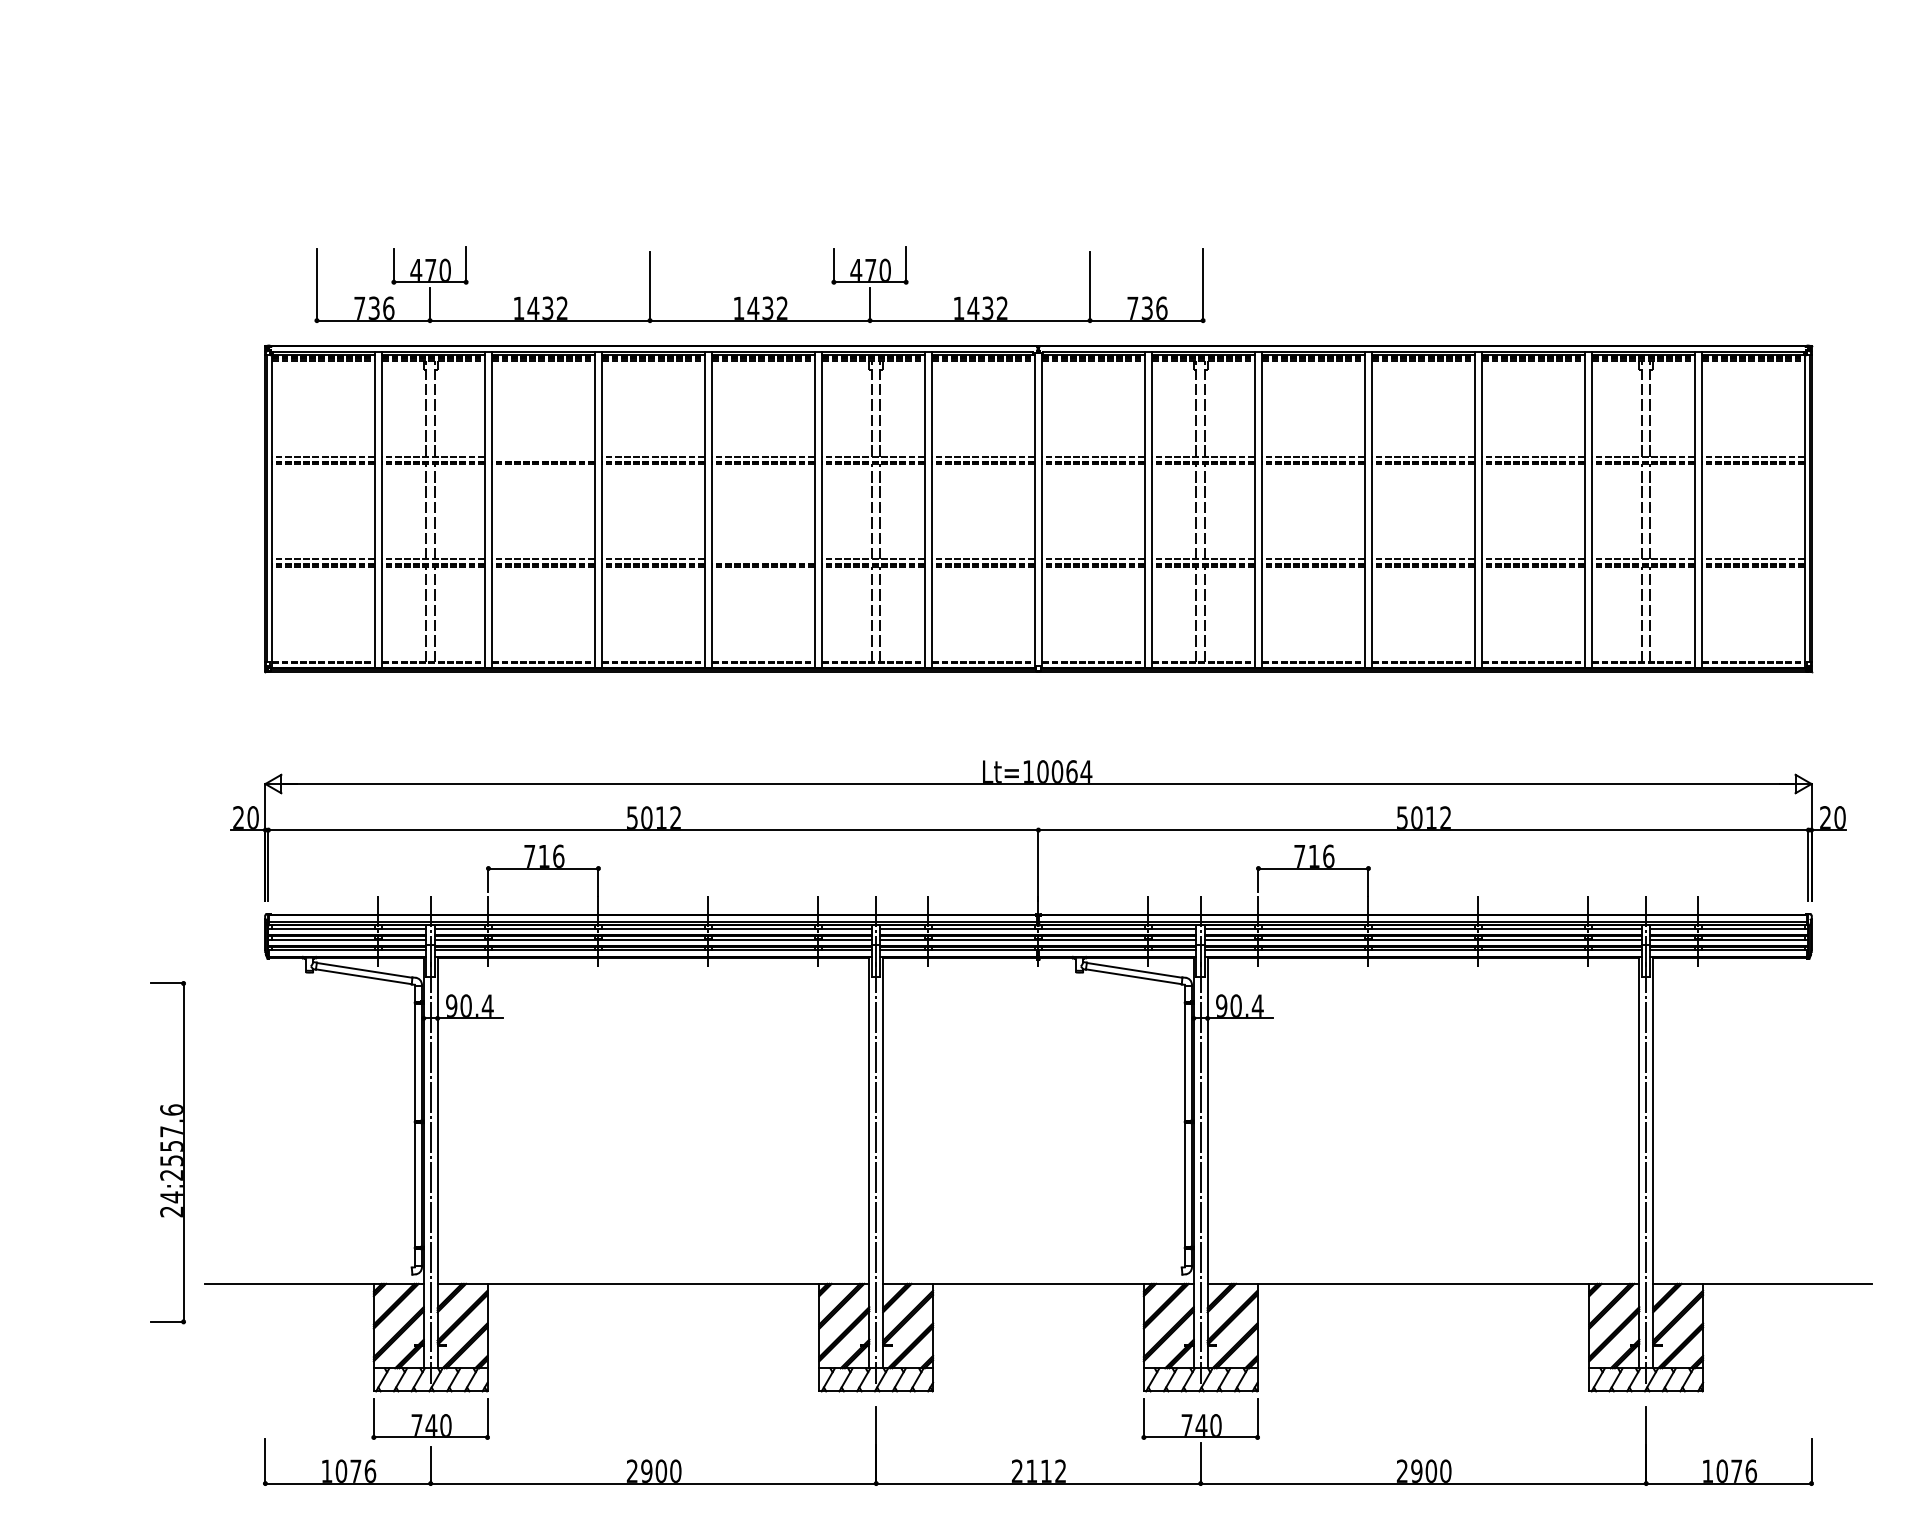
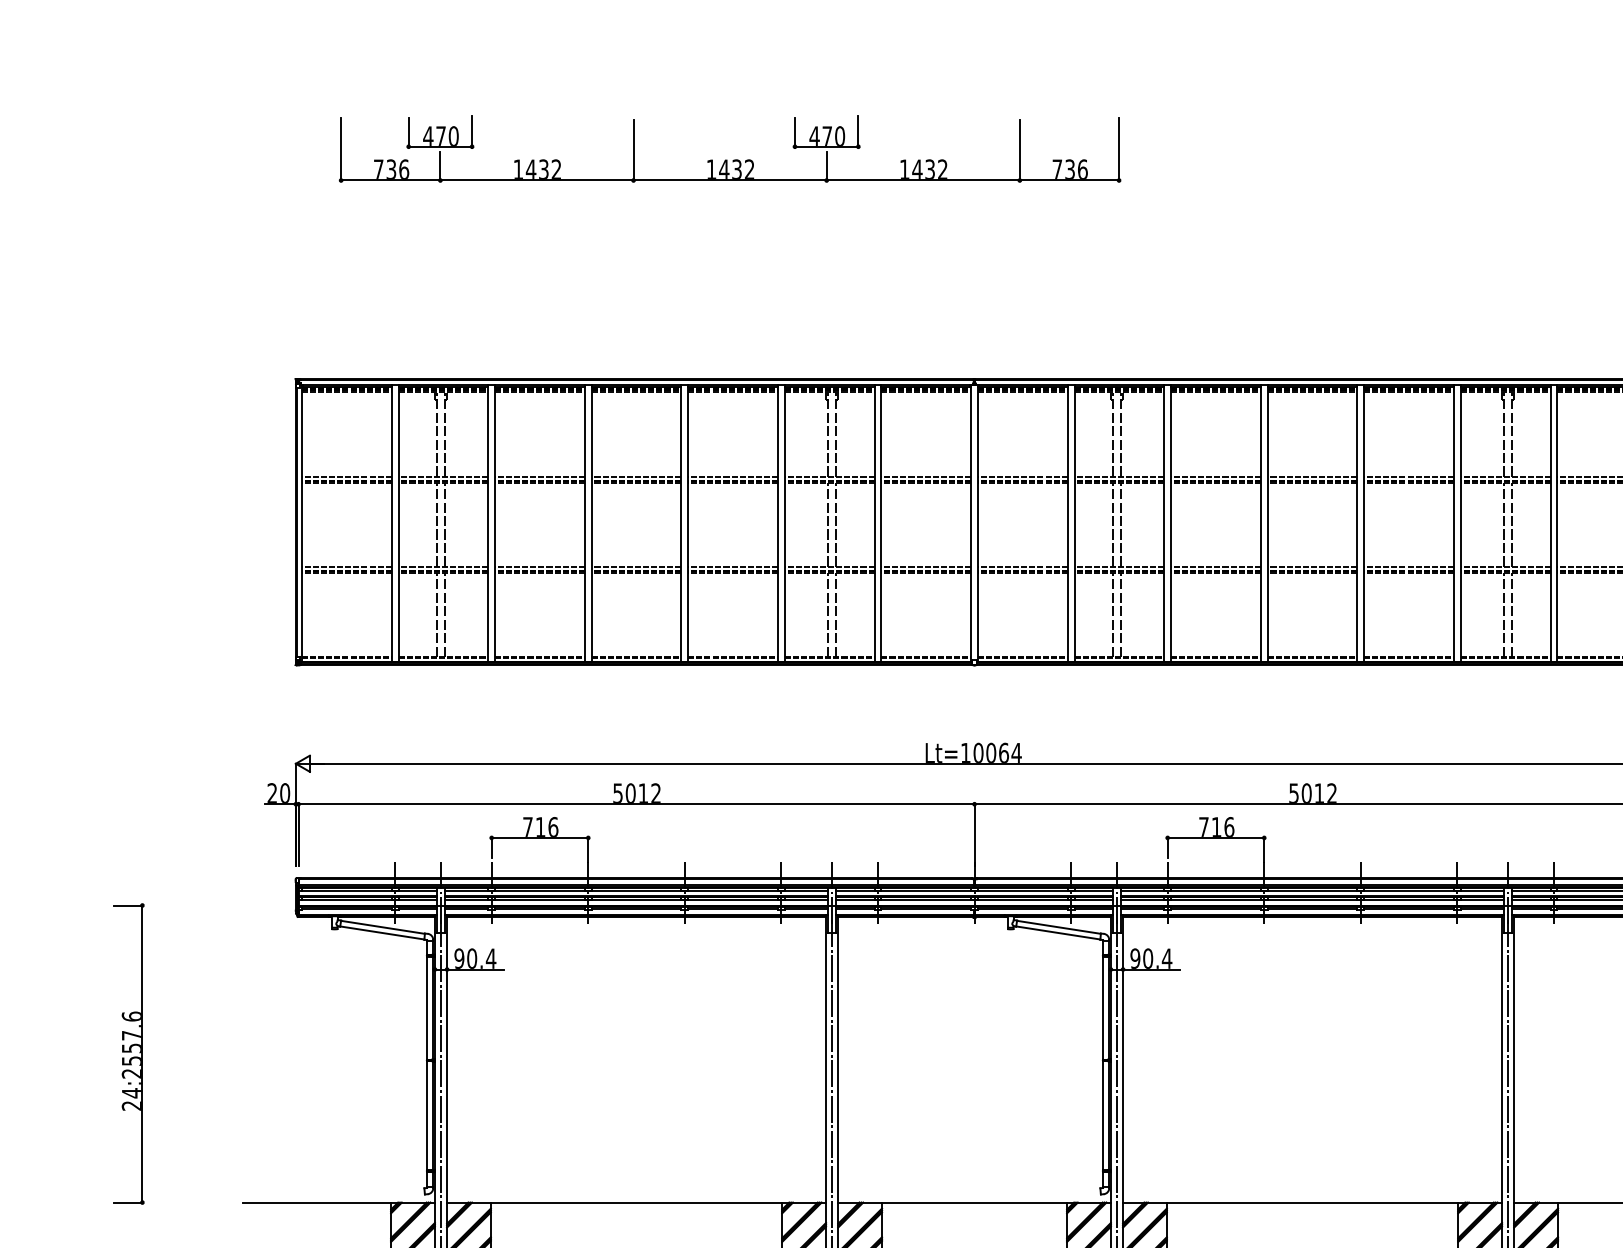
part: (756, 297) -> (727, 160), moved
line: (543, 456) -> (540, 476), added
line: (763, 559) -> (733, 566), added
part: (167, 1152) -> (128, 1053), moved

